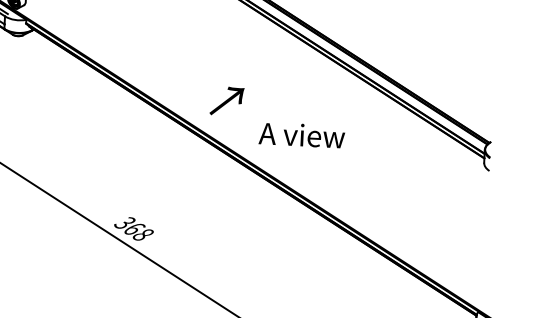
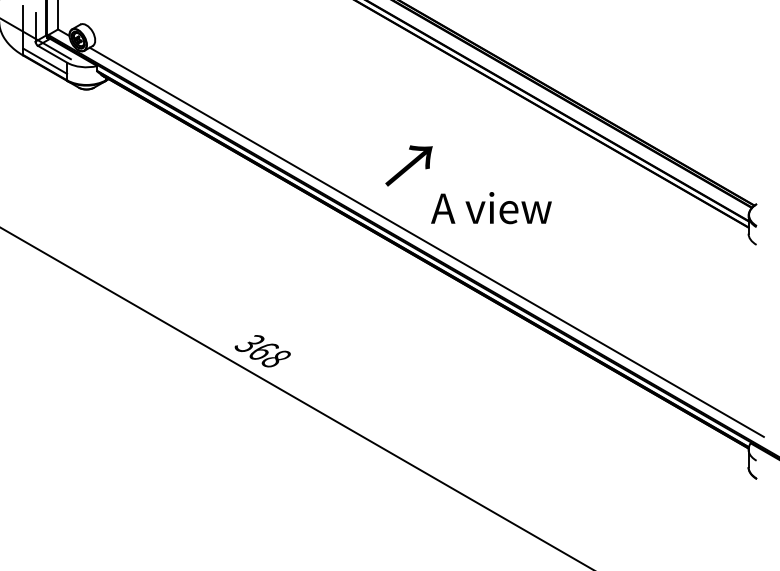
text: (226, 101) -> (408, 165), moved
line: (254, 156) -> (426, 241), added

